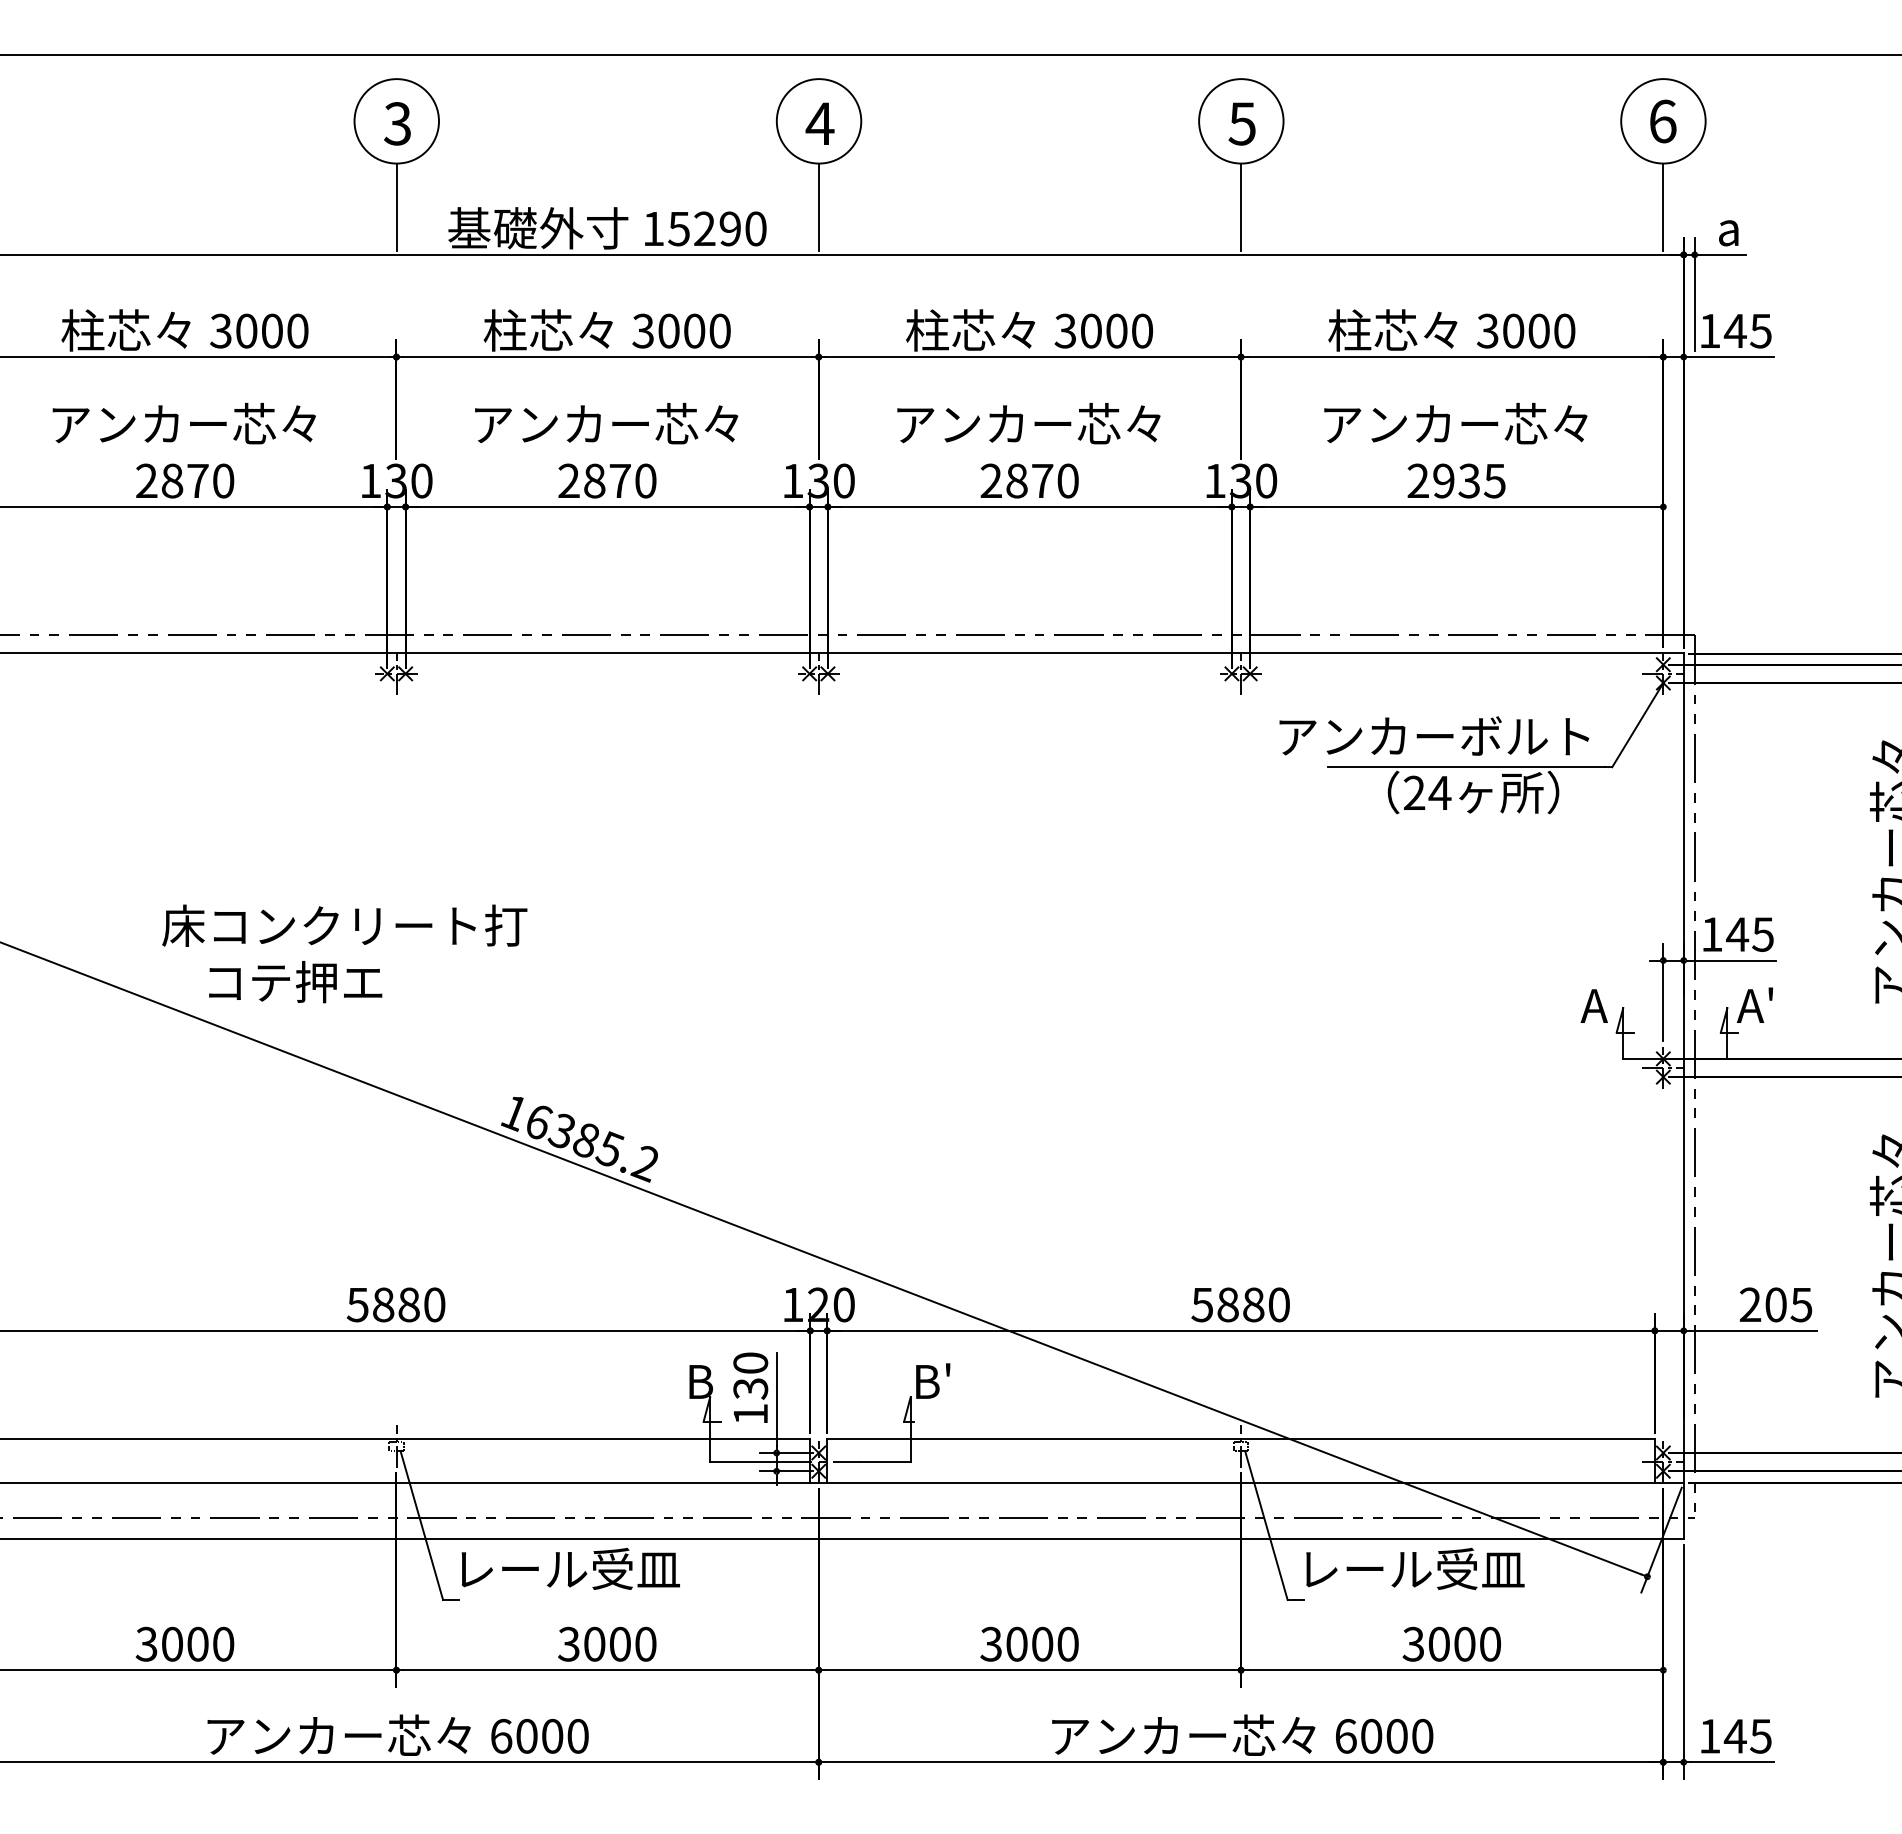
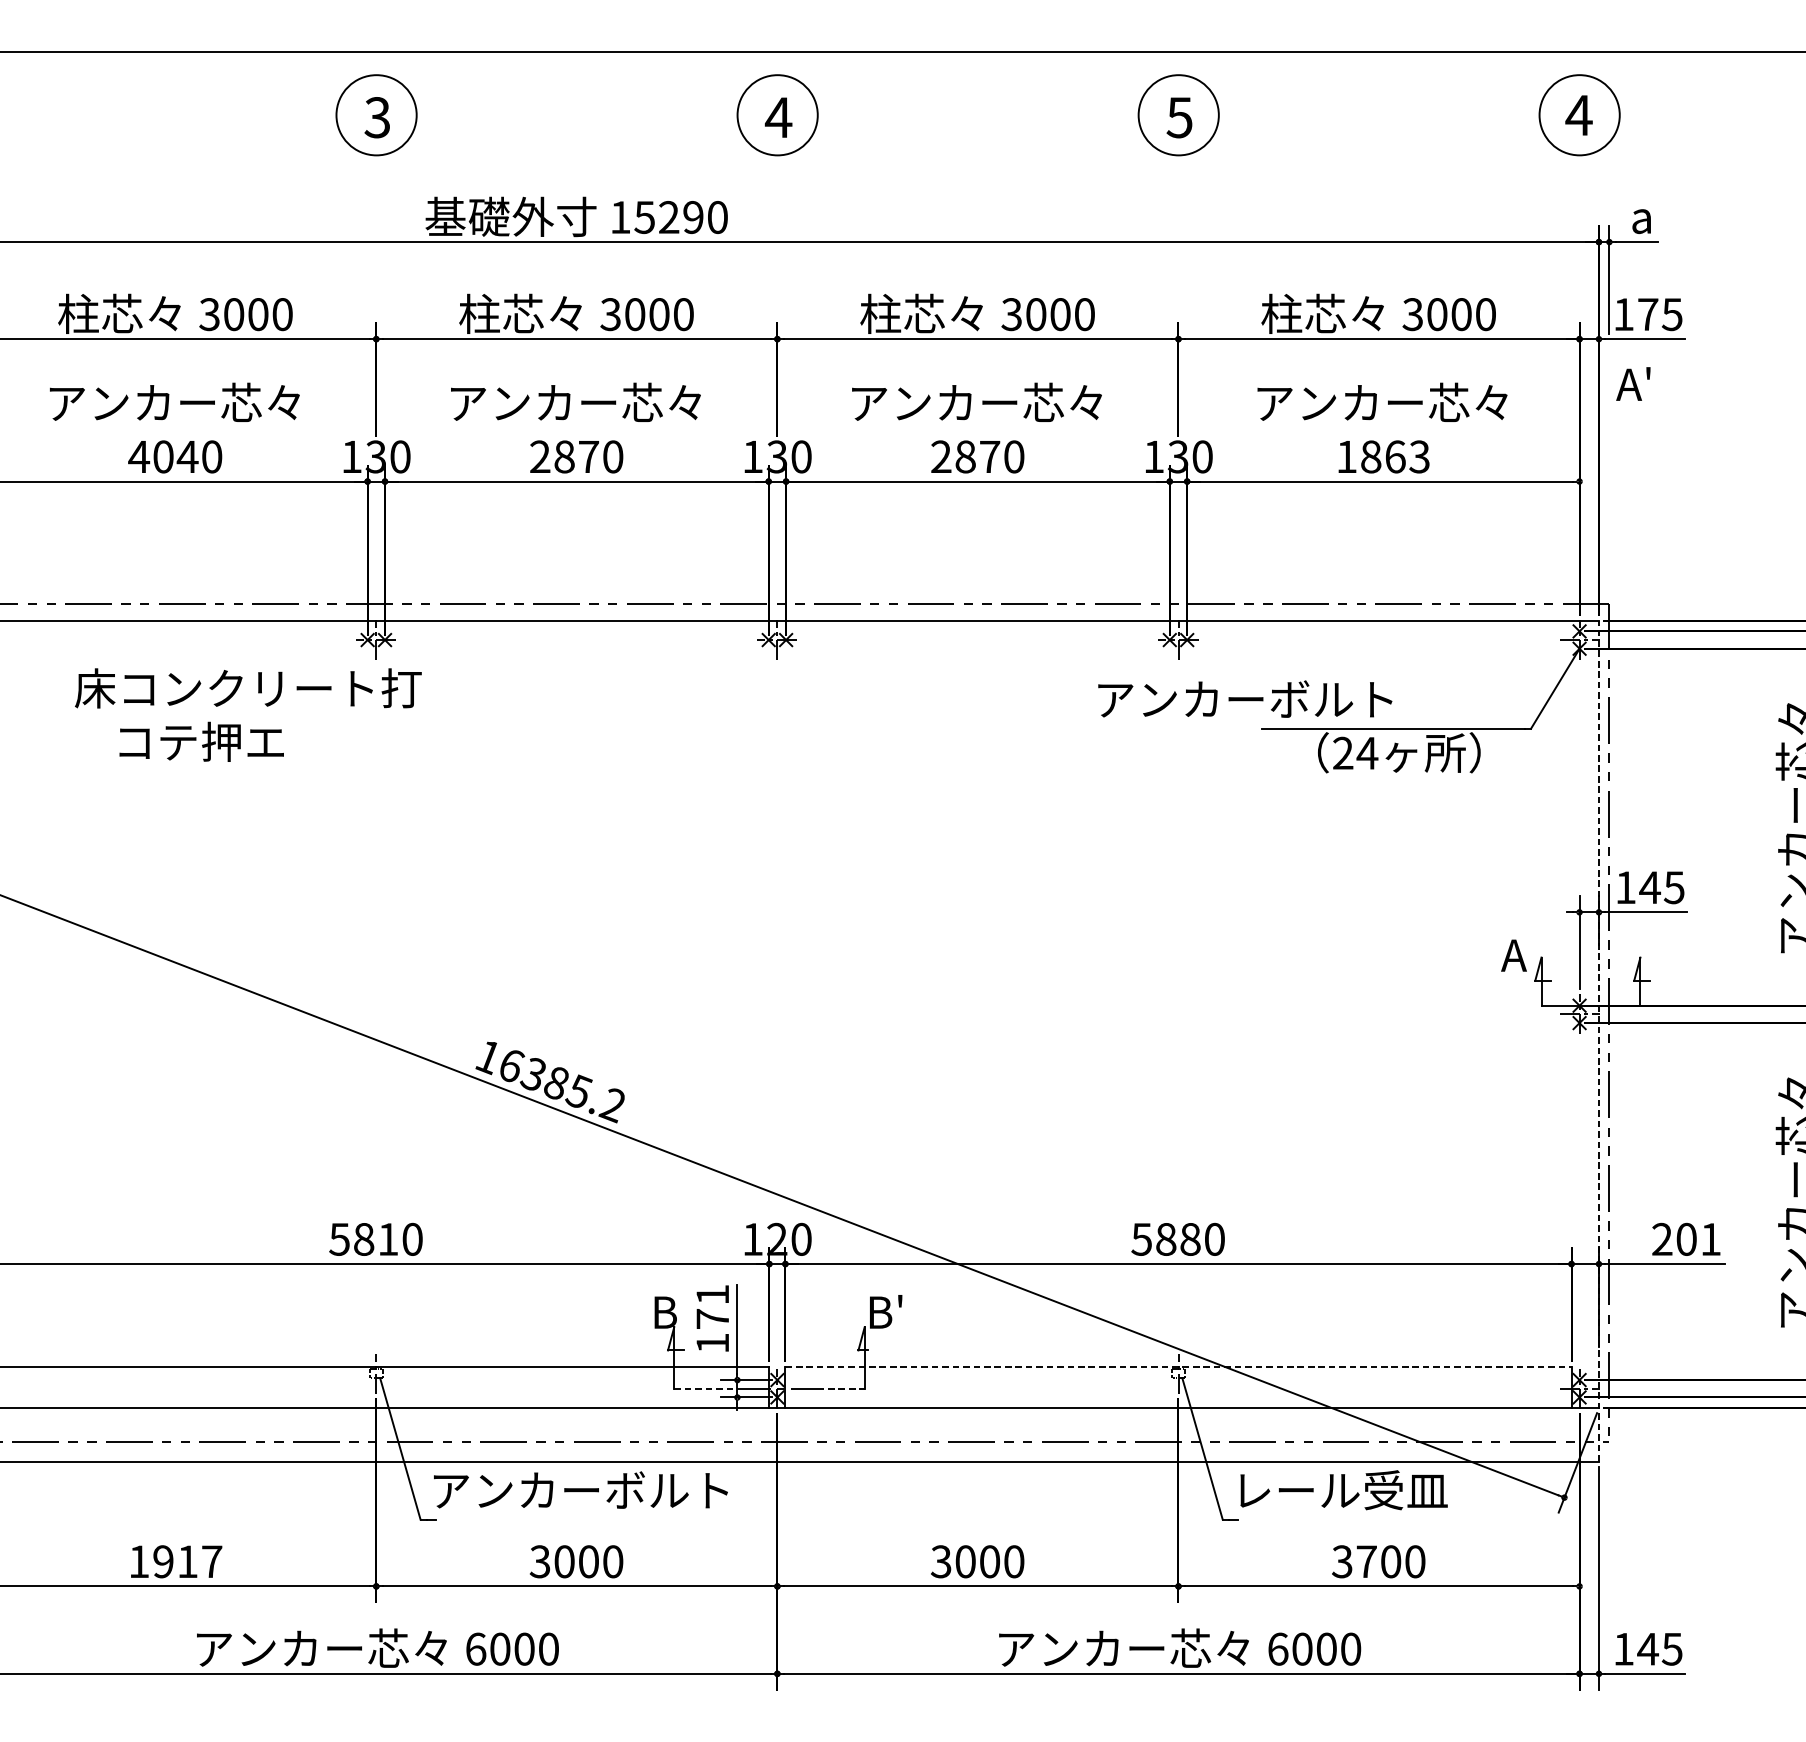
text: (1662, 121) -> (1578, 115), 6 -> 4
line: (396, 206) -> (376, 196), removed
line: (818, 206) -> (777, 196), removed
line: (1241, 206) -> (1178, 196), removed
line: (1663, 207) -> (1579, 197), removed
text: (1734, 330) -> (1647, 313), 145 -> 175
text: (172, 480) -> (163, 456), 2870 -> 4040
text: (1456, 480) -> (1383, 456), 2935 -> 1863
text: (1434, 735) -> (1245, 698), moved
text: (344, 953) -> (248, 714), moved
text: (1754, 1004) -> (1632, 383), moved
line: (1683, 1096) -> (1598, 1041), solid -> dashed
text: (408, 1304) -> (387, 1239), 5880 -> 5810
text: (1801, 1305) -> (1710, 1239), 205 -> 201
text: (750, 1375) -> (712, 1306), 130 -> 171
line: (1241, 1438) -> (1178, 1366), solid -> dashed
line: (743, 1462) -> (705, 1389), solid -> dashed
line: (885, 1462) -> (840, 1389), solid -> dashed
text: (611, 1568) -> (580, 1489), レール受皿 -> アンカーボルト
text: (184, 1643) -> (174, 1561), 3000 -> 1917
text: (1438, 1643) -> (1366, 1561), 3000 -> 3700

